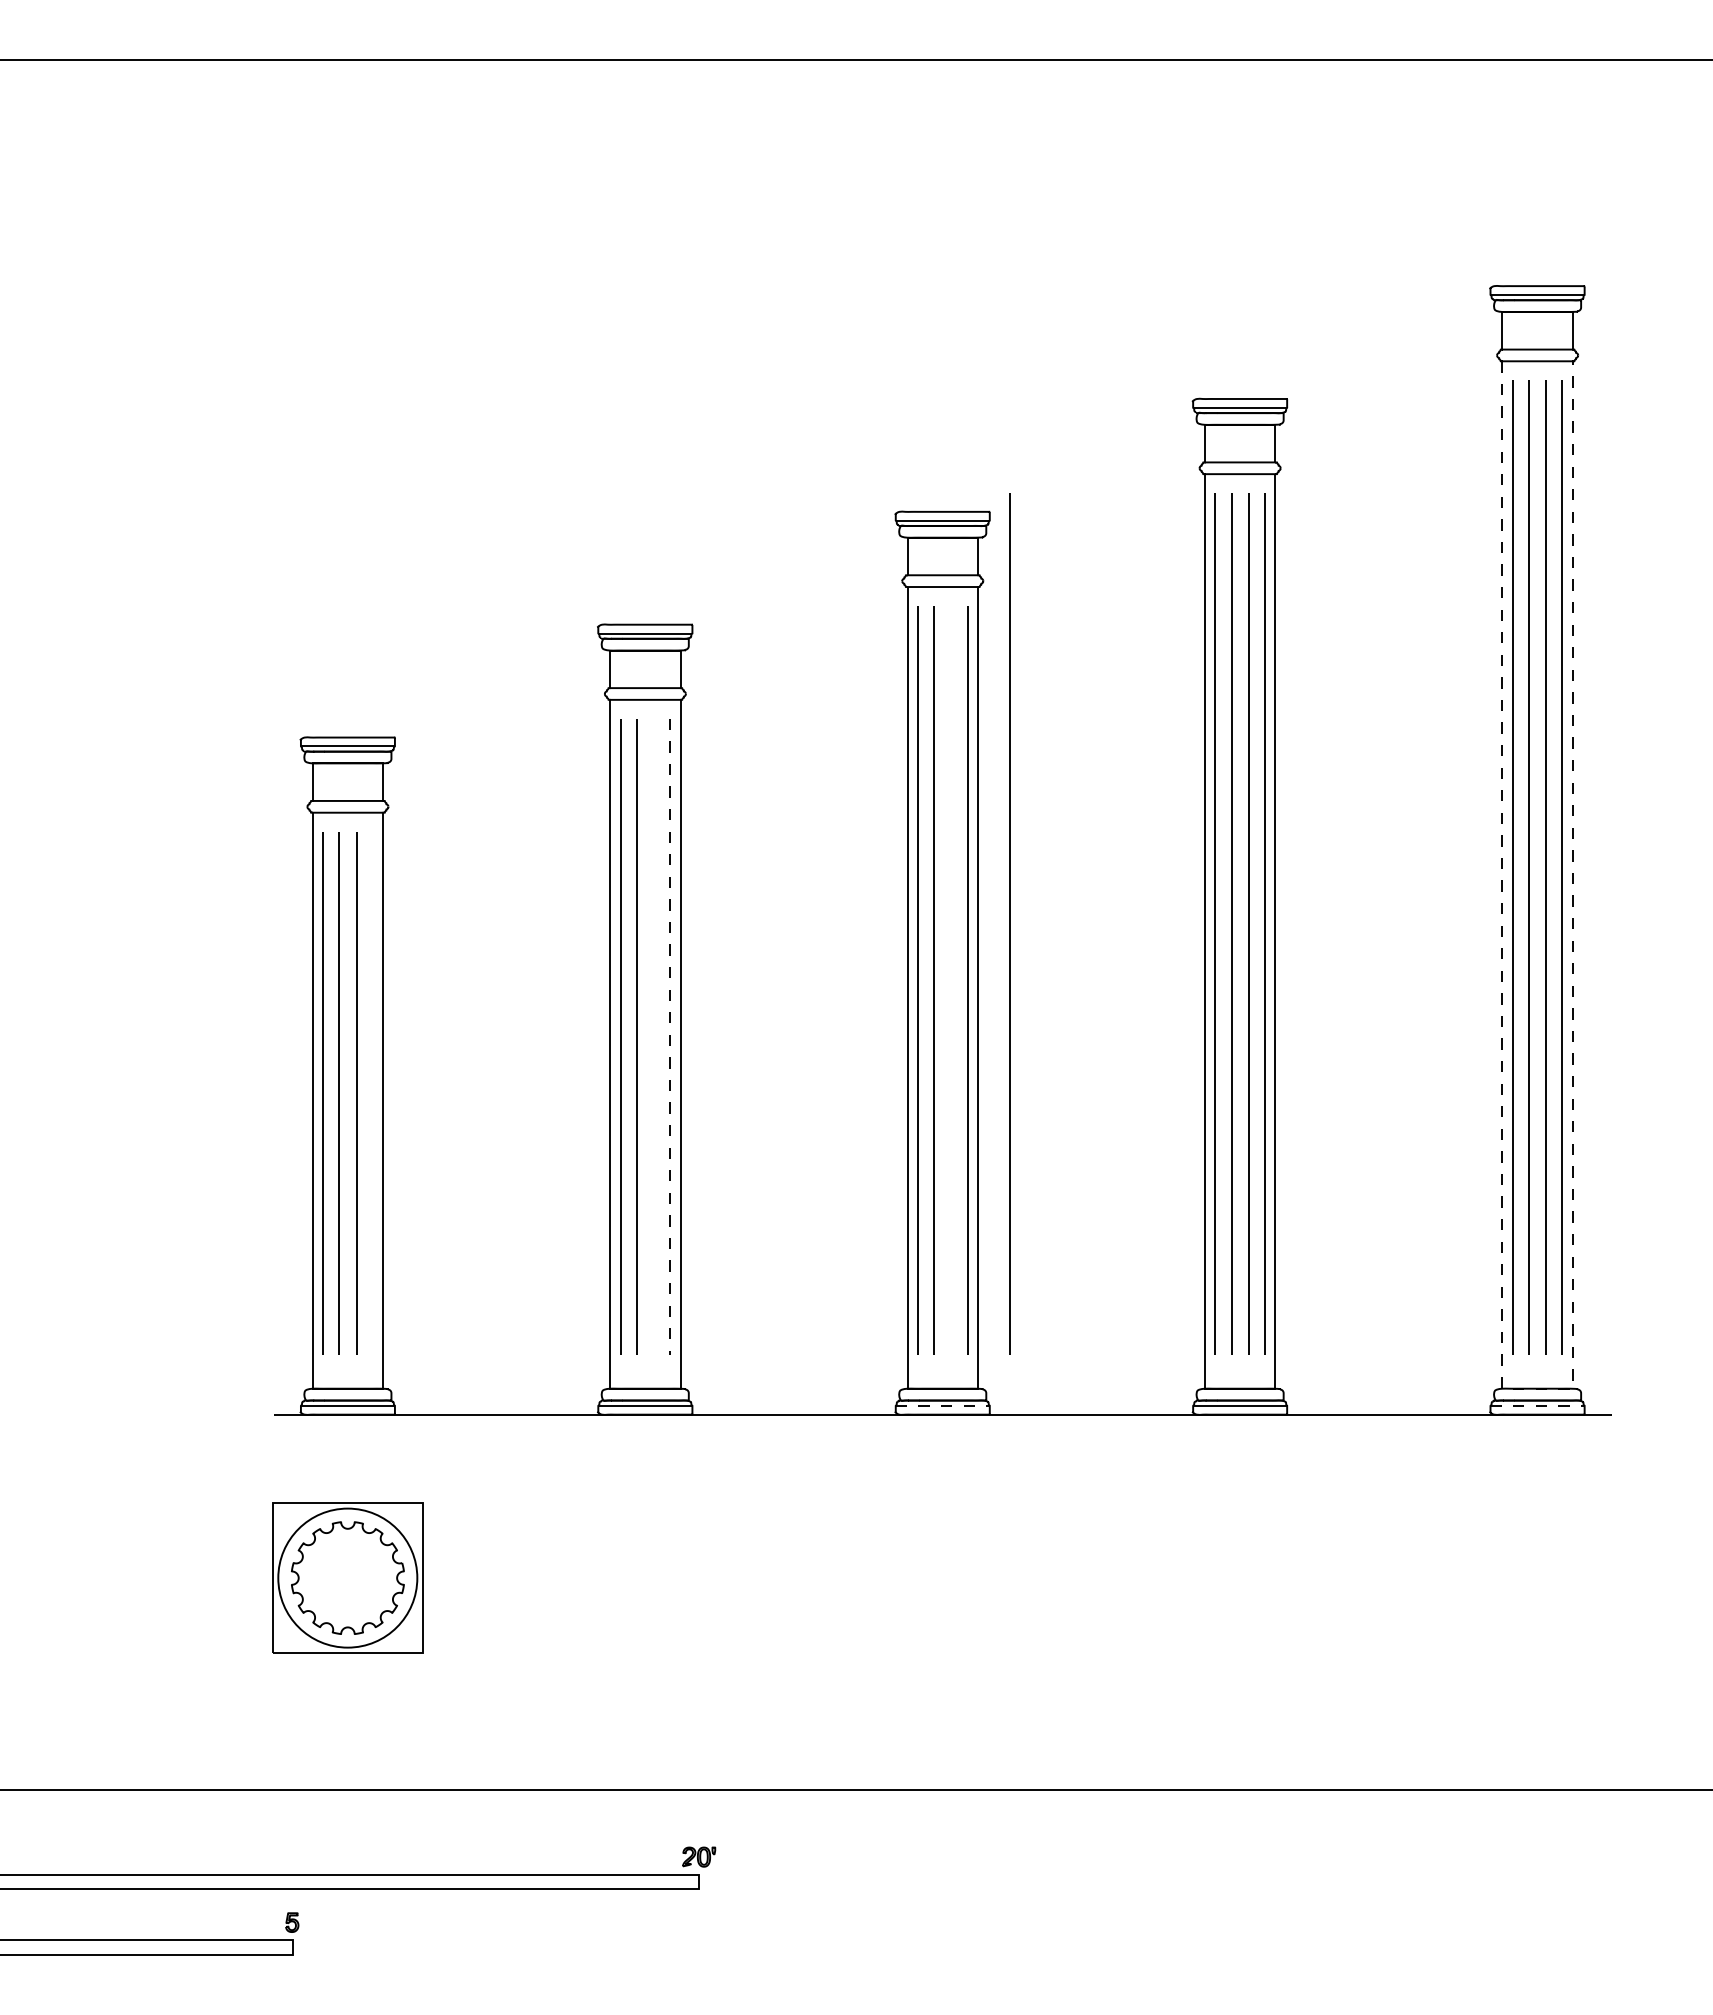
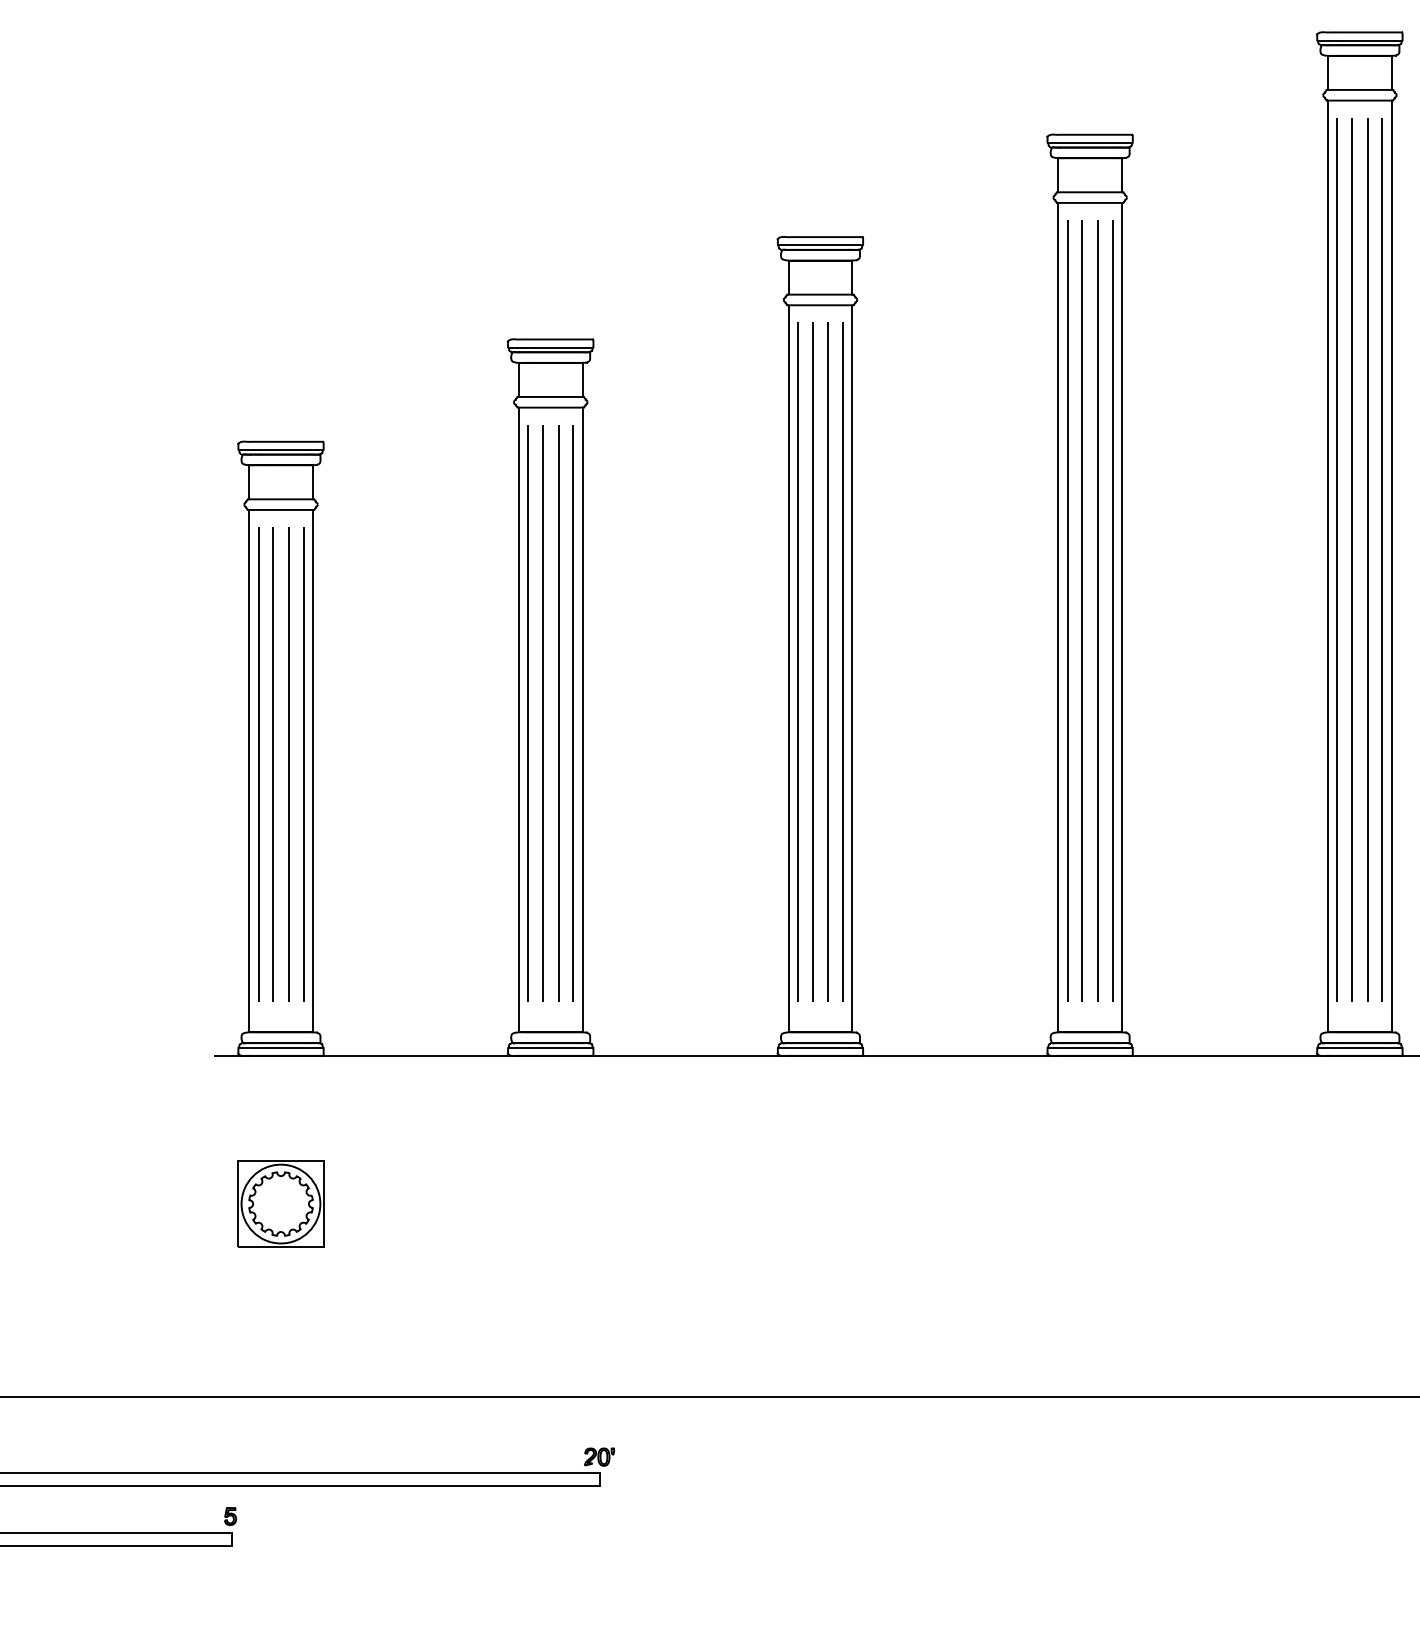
line: (1009, 923) -> (880, 610), removed
line: (951, 980) -> (828, 662), added
line: (653, 1036) -> (558, 712), added
line: (670, 1037) -> (573, 713), dashed -> solid
line: (372, 1093) -> (303, 764), added
line: (1538, 1388) -> (1360, 1032), dashed -> solid
line: (943, 1405) -> (821, 1047), dashed -> solid
line: (1538, 1405) -> (1360, 1047), dashed -> solid
part: (347, 1577) -> (280, 1203), size x0.62

